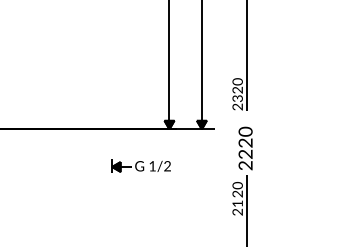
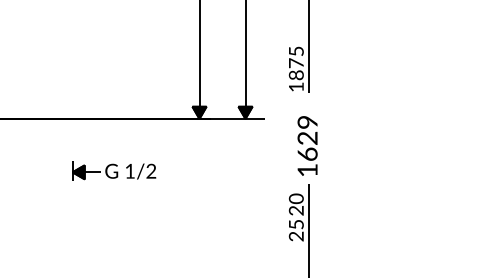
text: (237, 94) -> (296, 69), 2320 -> 1875
text: (245, 148) -> (307, 146), 2220 -> 1629
part: (140, 165) -> (112, 170), moved
text: (237, 203) -> (296, 224), 21 -> 25

